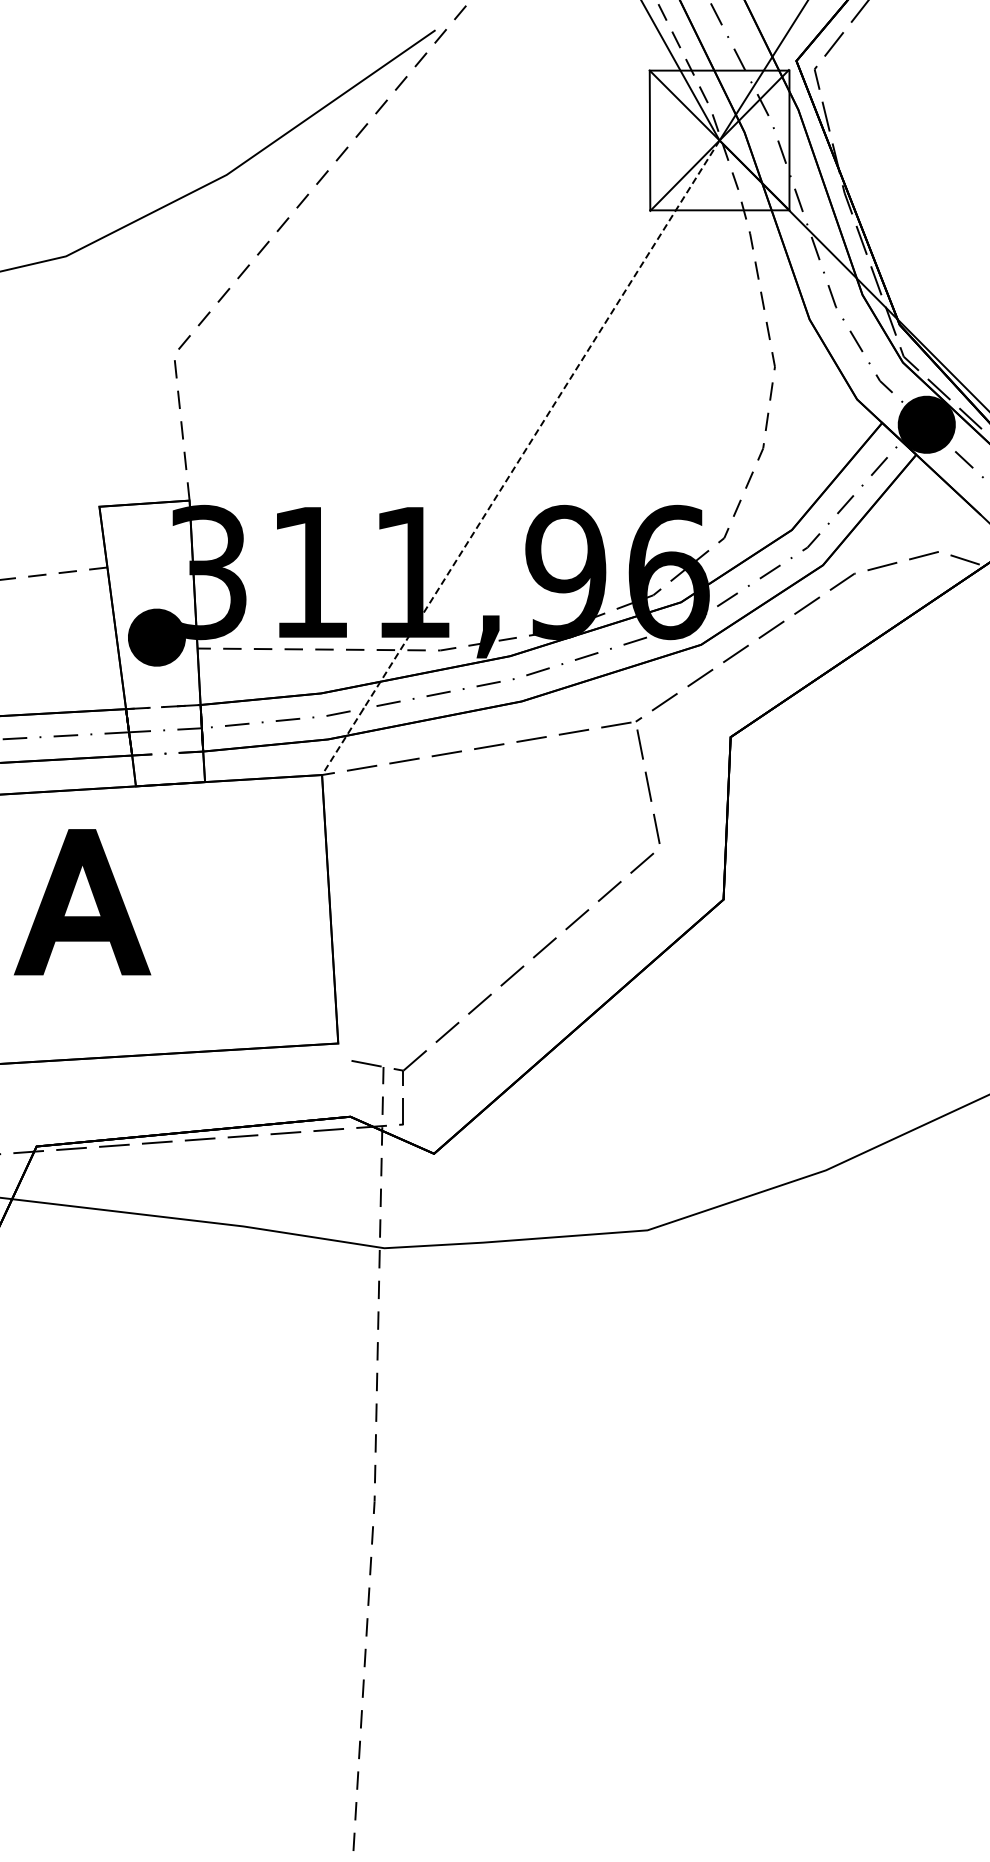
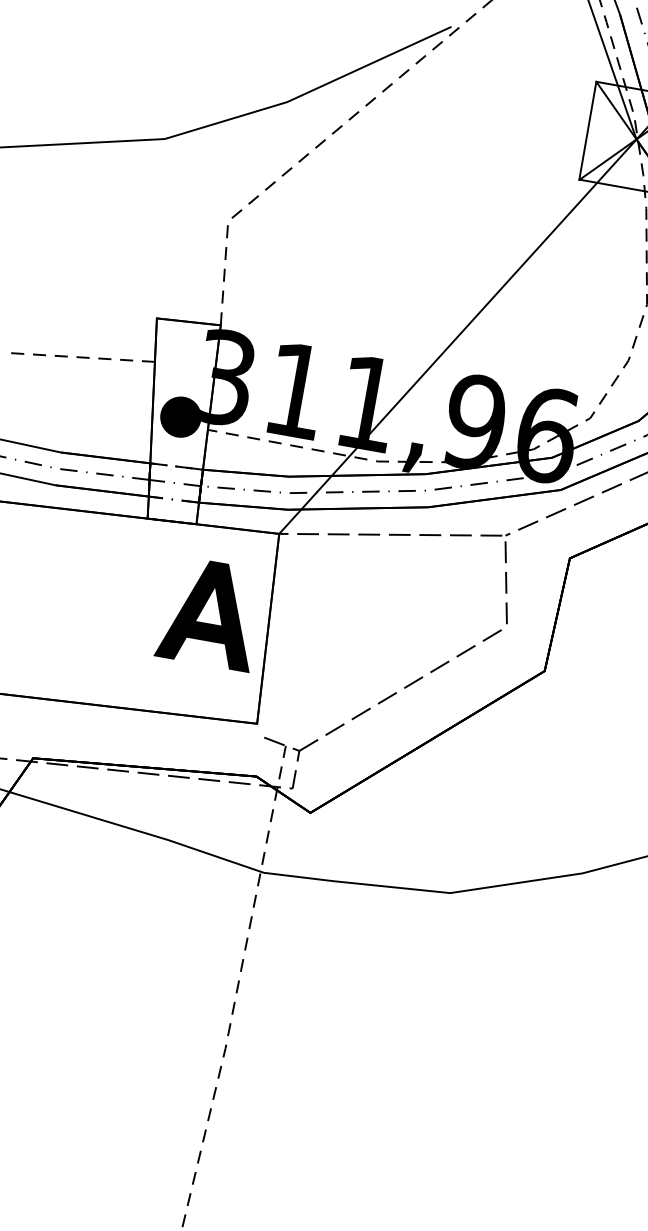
line: (520, 458) -> (457, 337), dashed -> solid
part: (82, 902) -> (210, 613), moved

